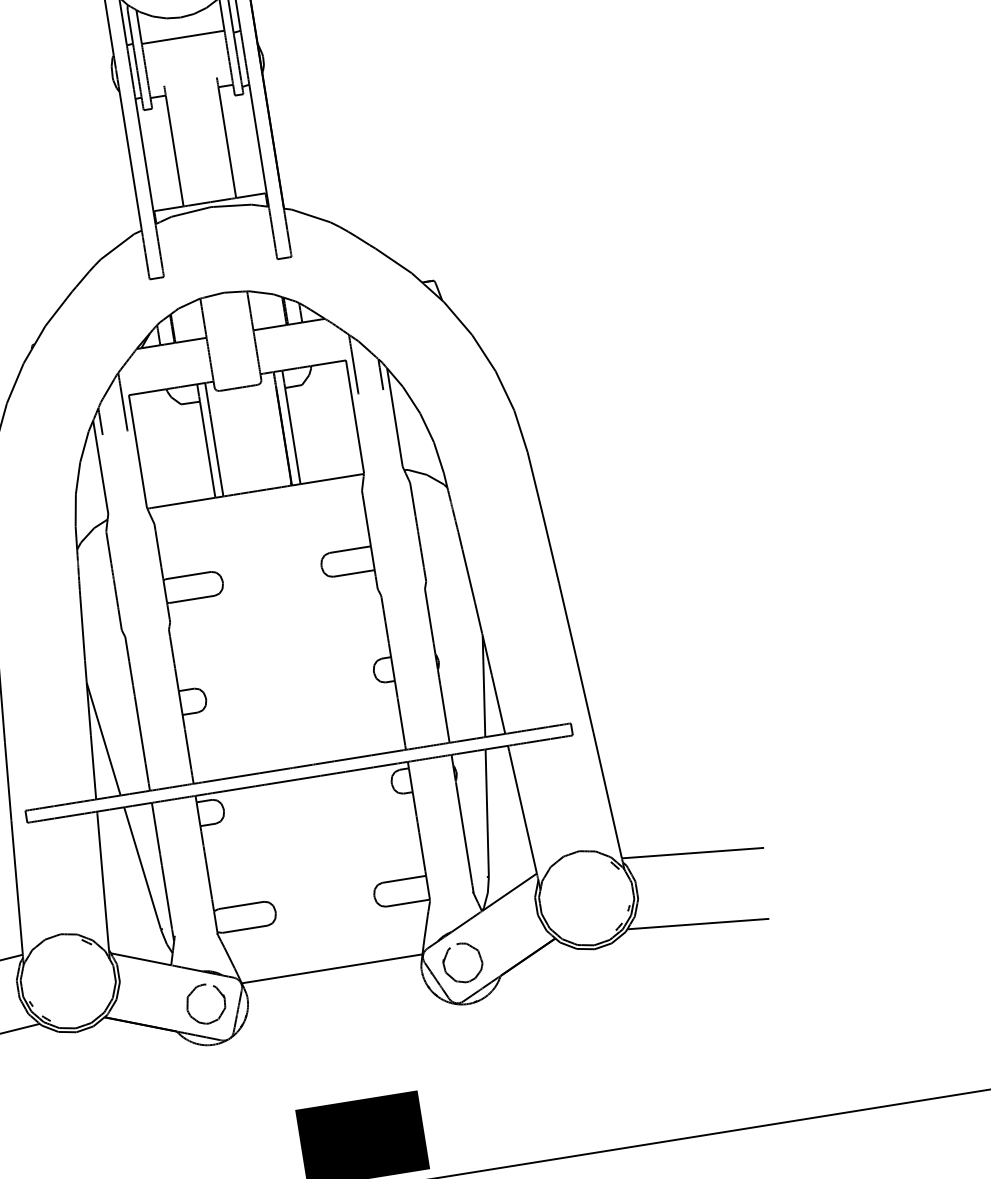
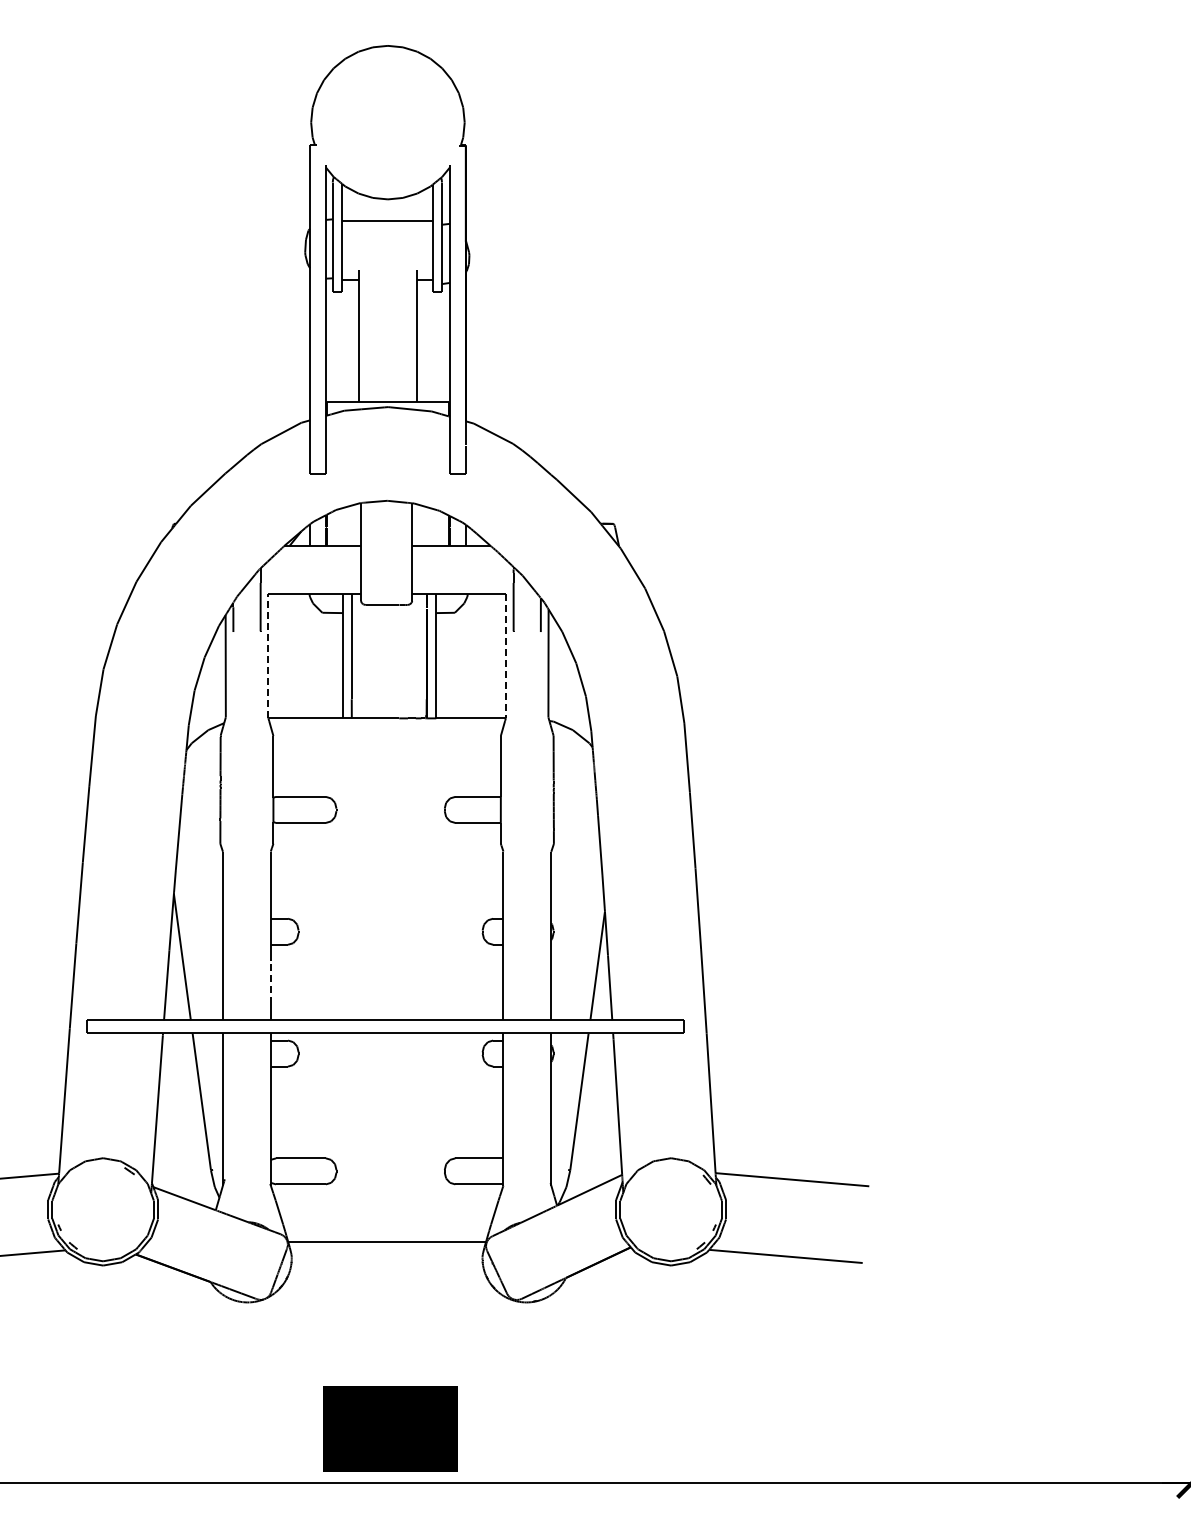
line: (355, 416) -> (506, 655), solid -> dashed
line: (138, 451) -> (268, 655), solid -> dashed
line: (187, 749) -> (270, 982), solid -> dashed
part: (446, 956) -> (511, 1248), removed
part: (193, 991) -> (235, 1242), removed

